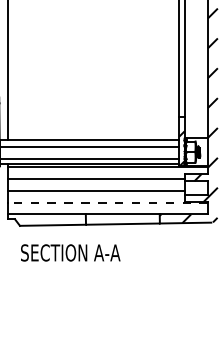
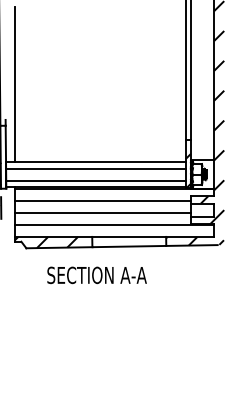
line: (108, 202) -> (114, 224), dashed -> solid
hatch: (40, 220) -> (46, 242), added
text: (70, 253) -> (96, 275), moved

